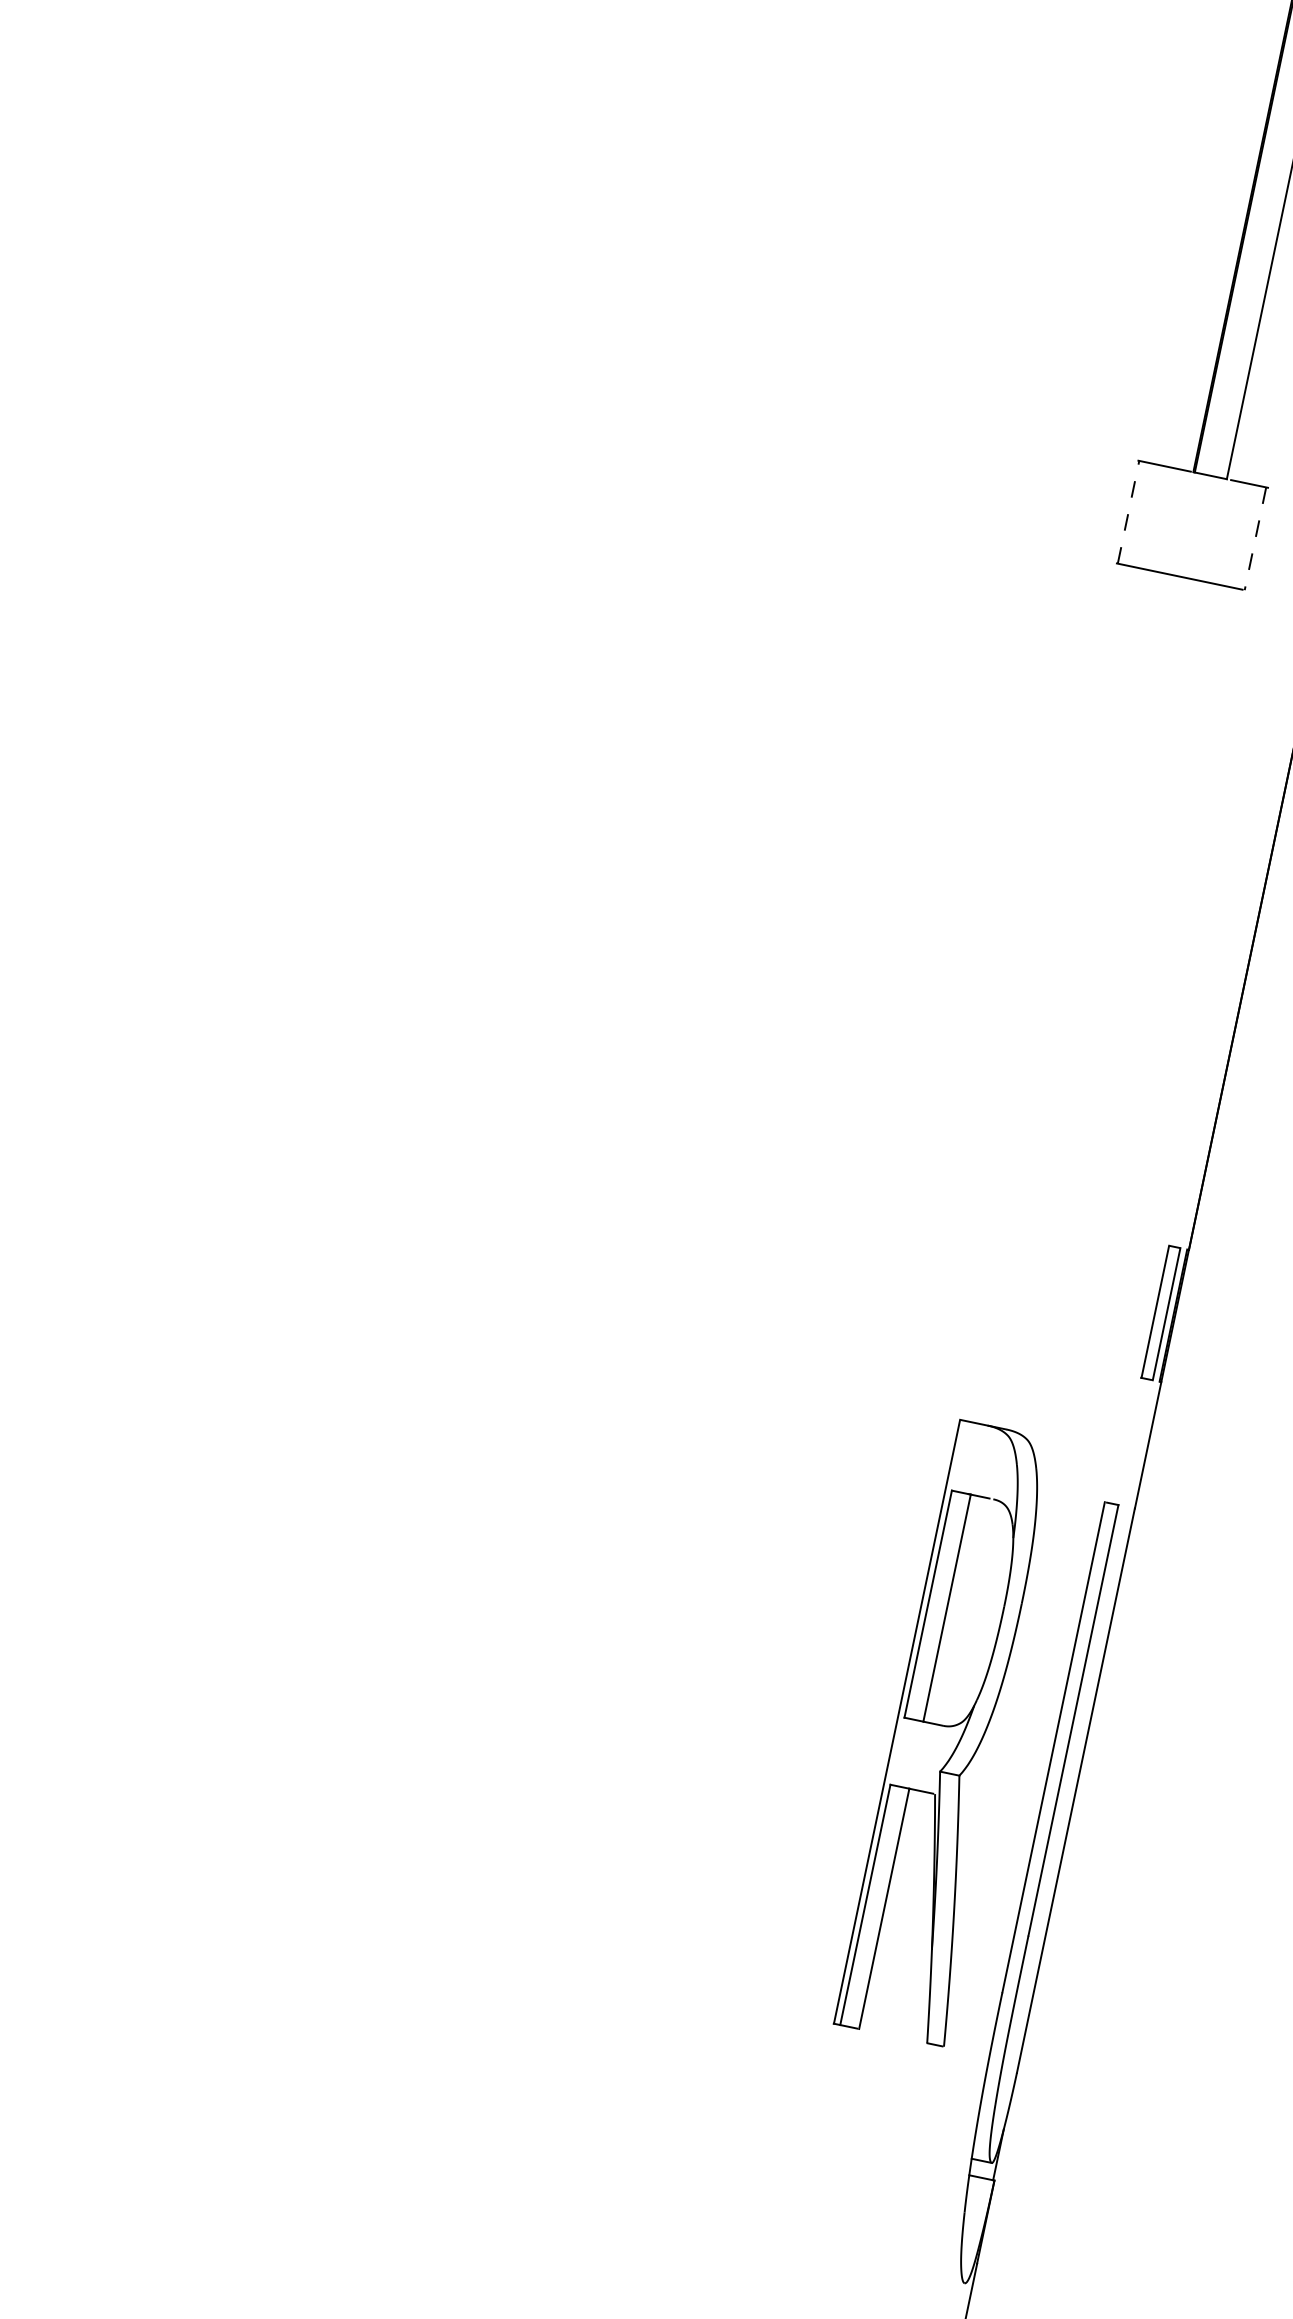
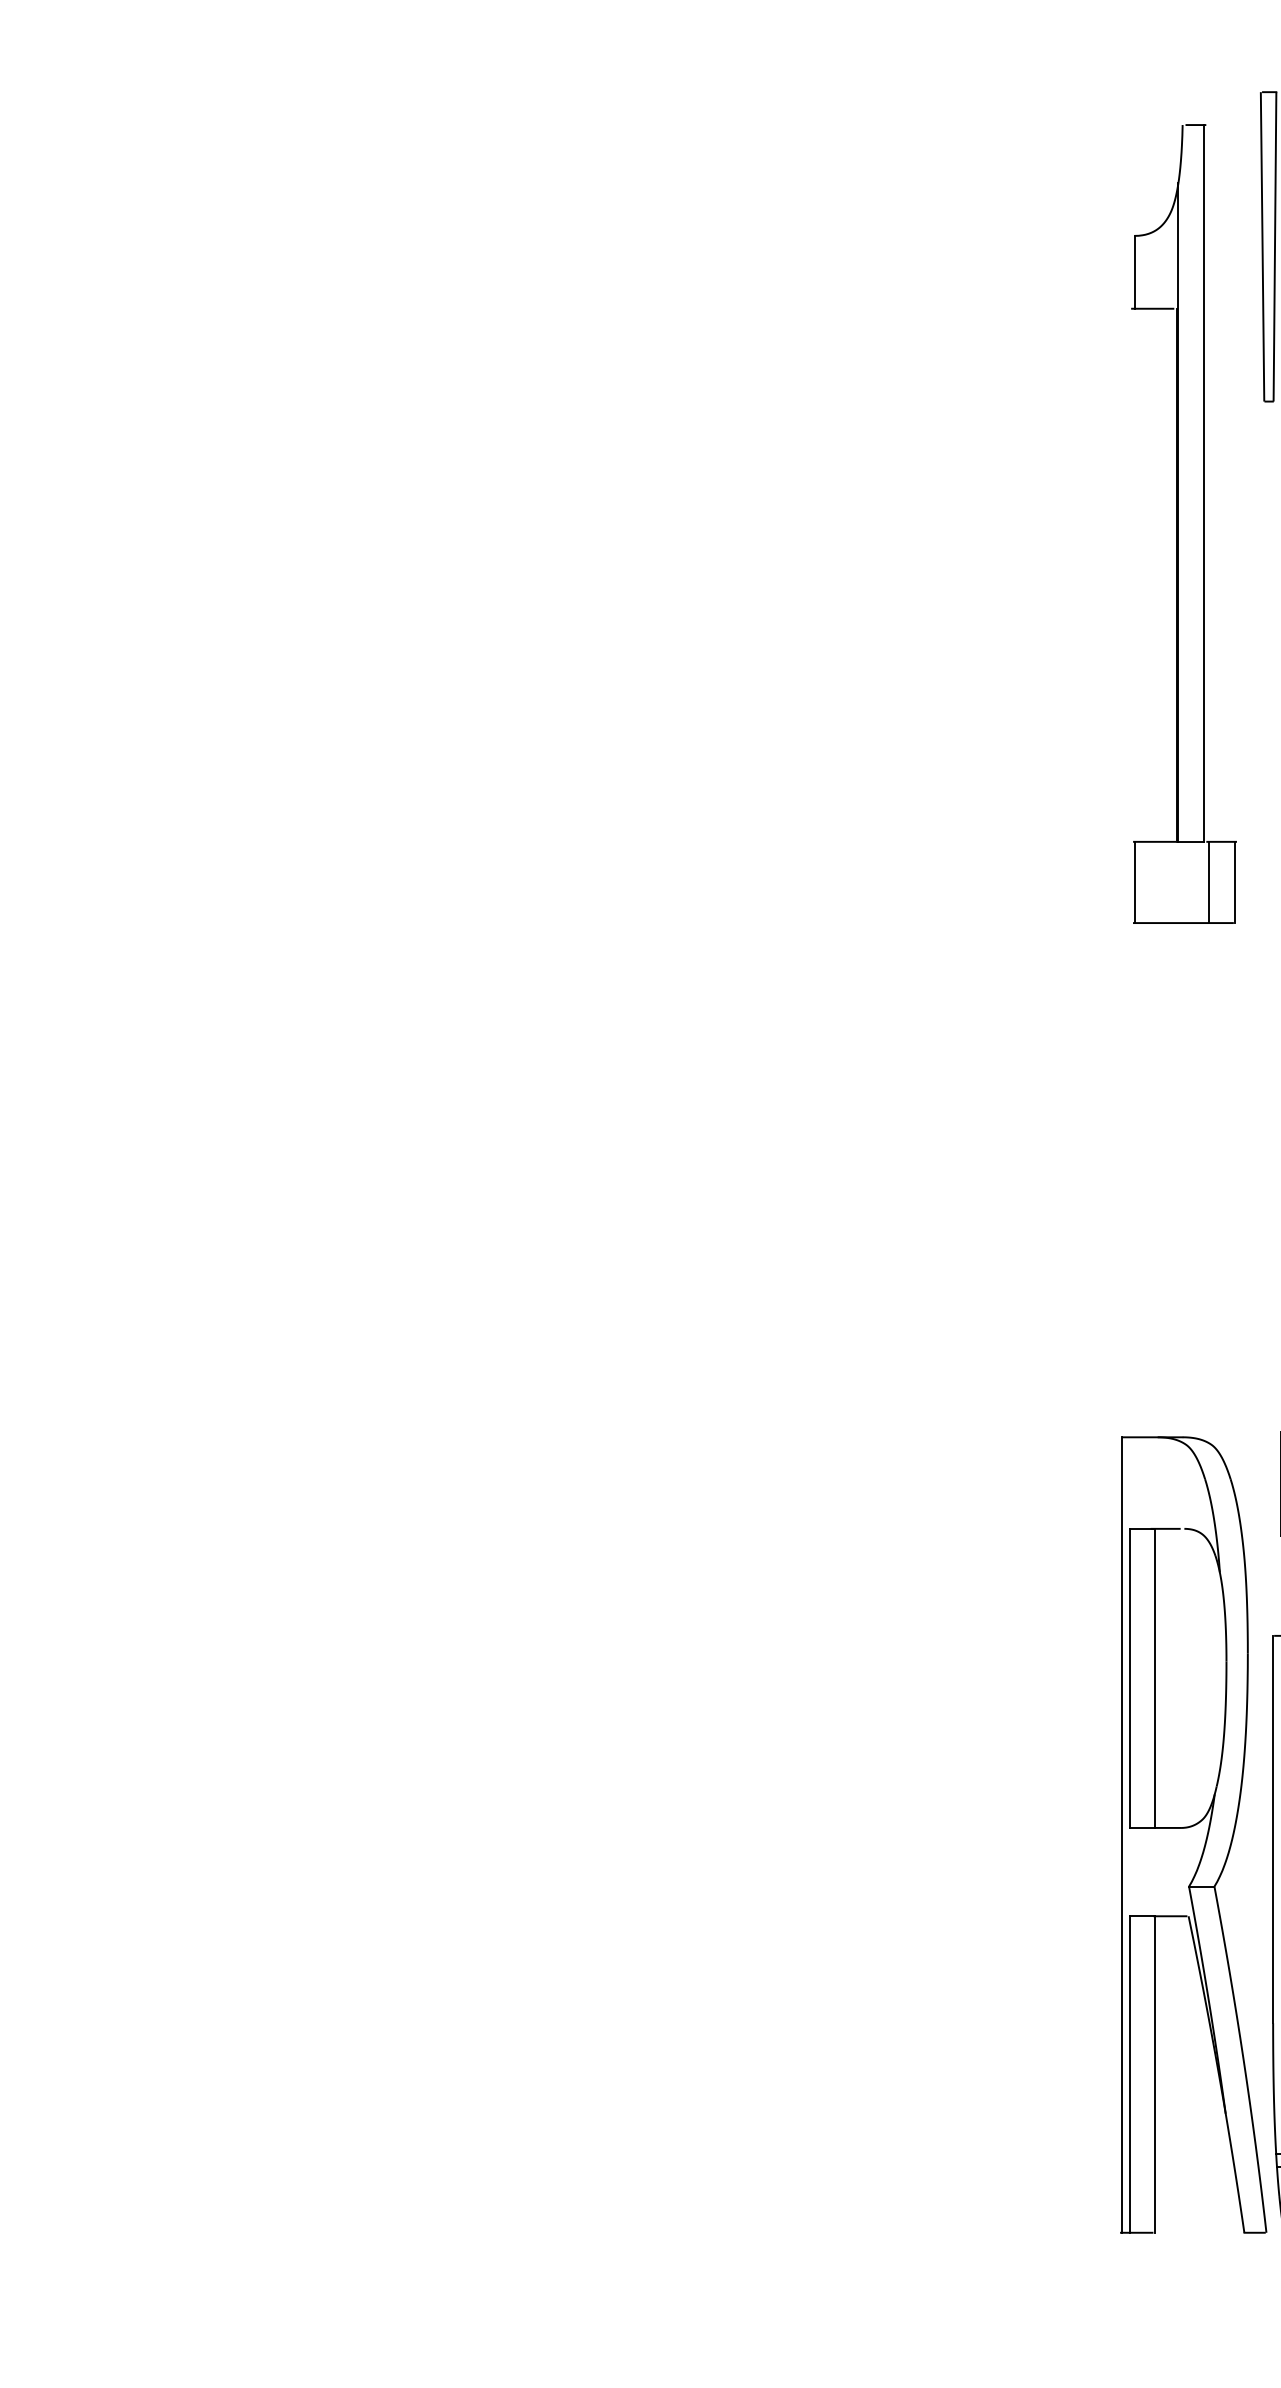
line: (1128, 512) -> (1134, 882), dashed -> solid
line: (1223, 532) -> (1209, 882), added
line: (1255, 538) -> (1234, 882), dashed -> solid
part: (951, 1732) -> (1193, 1834), size x1.67

